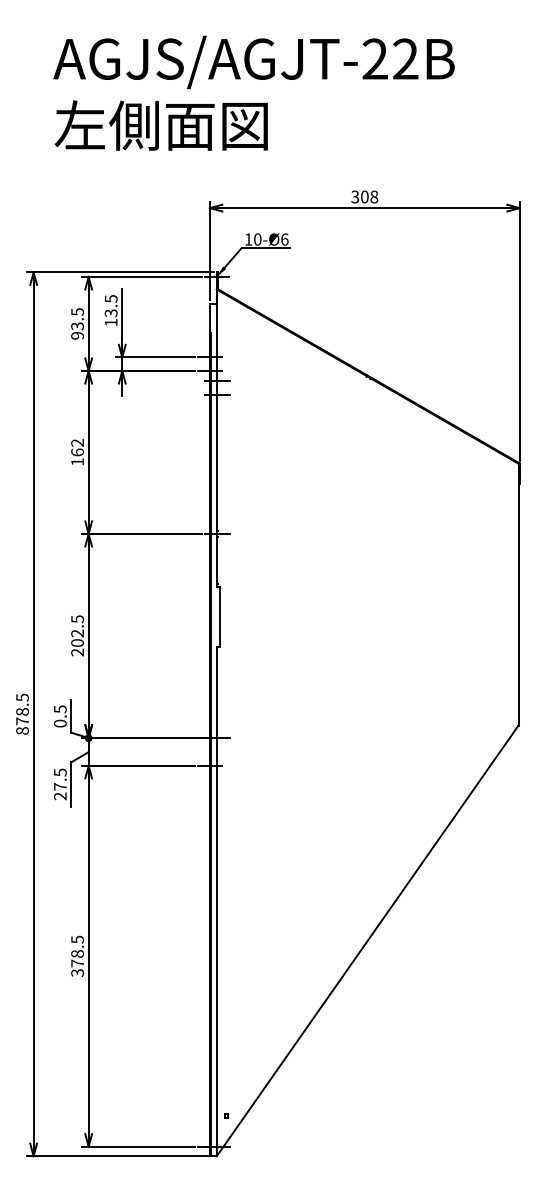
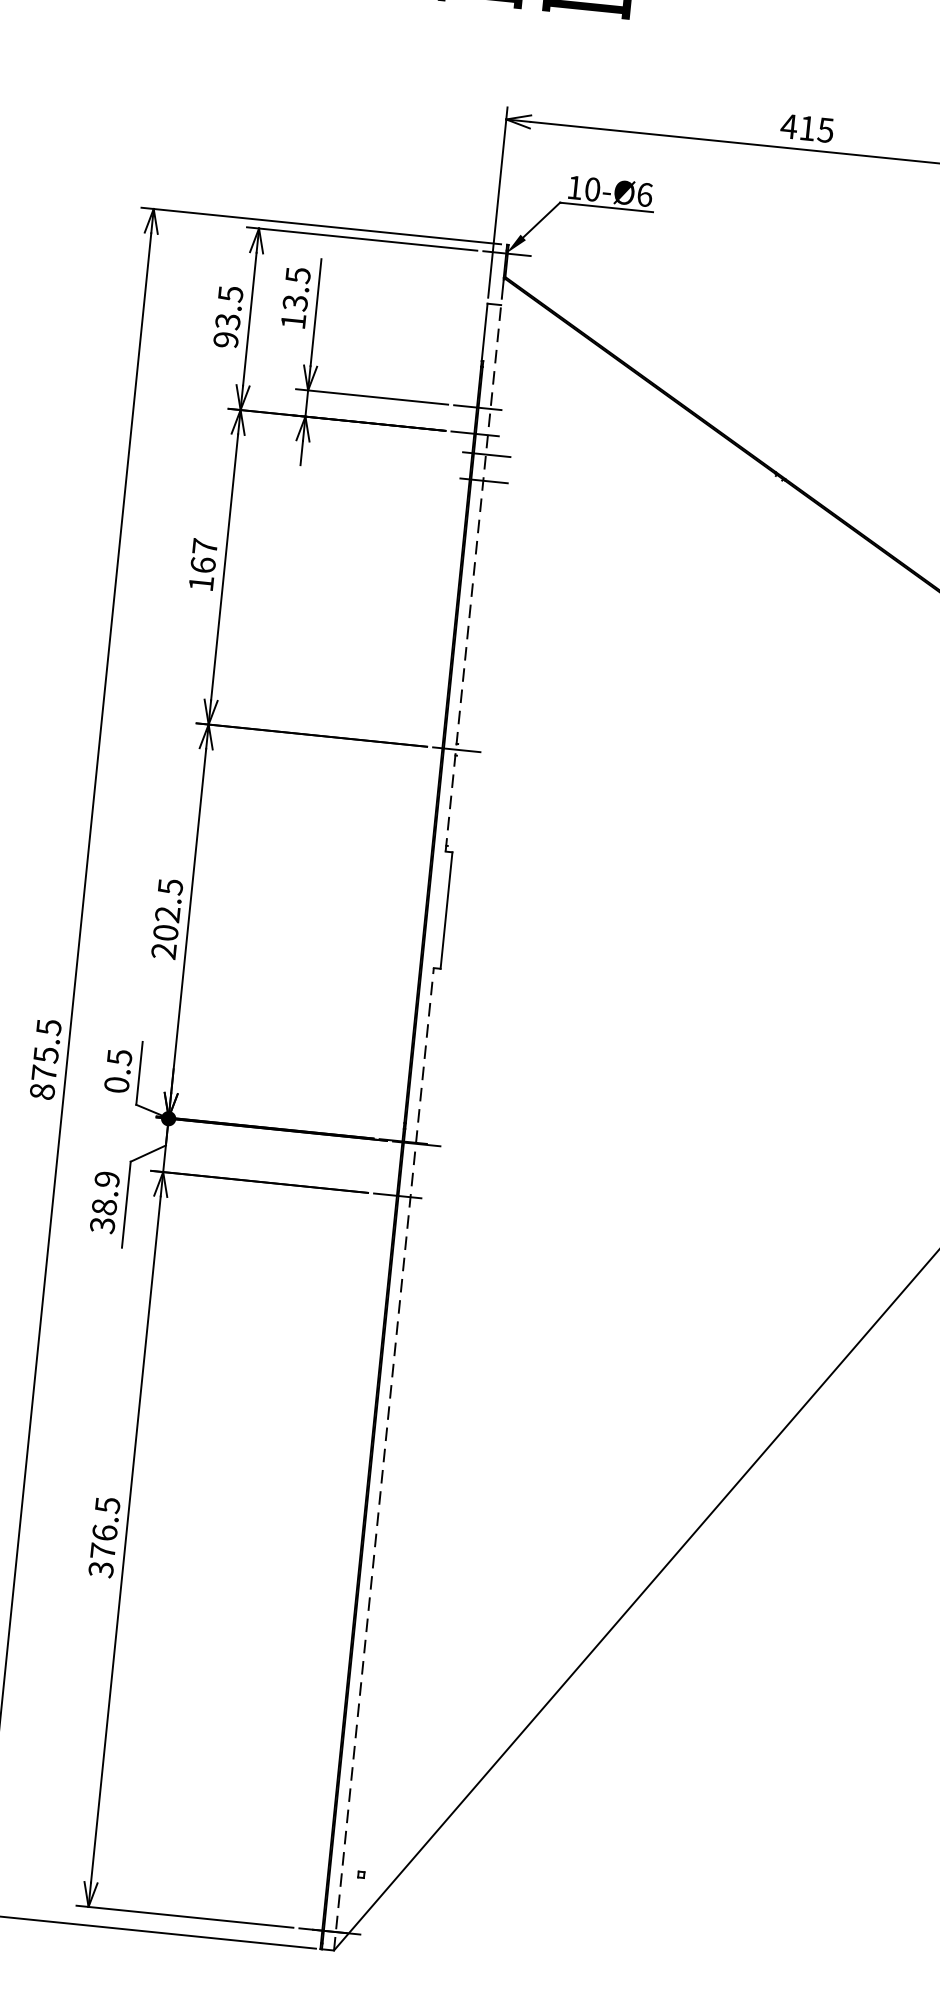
text: (364, 196) -> (807, 127), 308 -> 415
text: (77, 442) -> (205, 545), 162 -> 167
line: (216, 443) -> (473, 575), solid -> dashed
text: (22, 711) -> (46, 1054), 878.5 -> 875.5
text: (60, 784) -> (105, 1202), 27.5 -> 38.9
line: (216, 901) -> (383, 1458), solid -> dashed
text: (77, 953) -> (104, 1531), 378.5 -> 376.5

